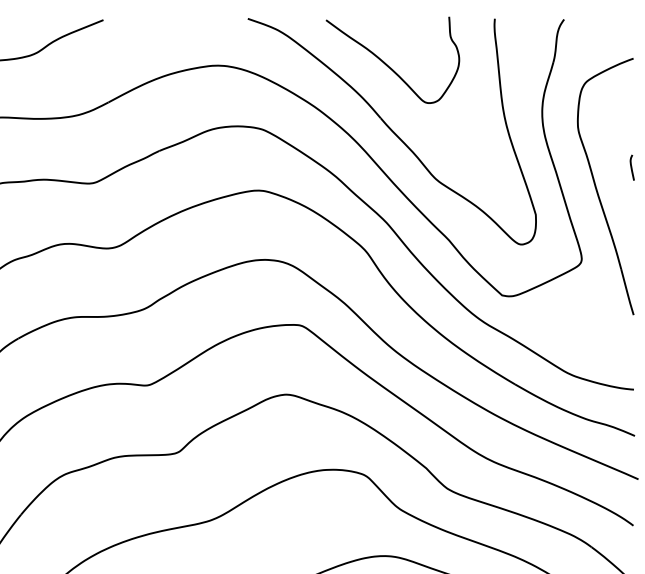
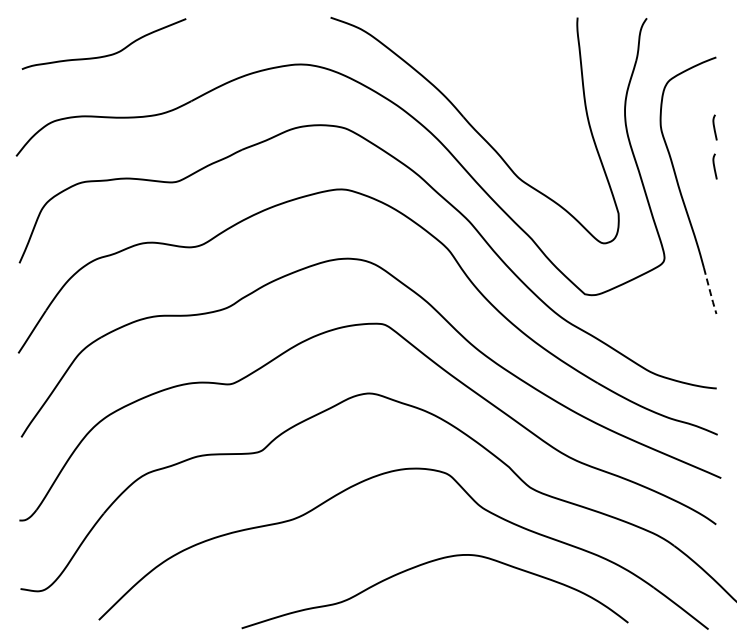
curve: (387, 64) -> (470, 63), removed
curve: (631, 128) -> (714, 127), added
line: (627, 293) -> (710, 292), solid -> dashed

